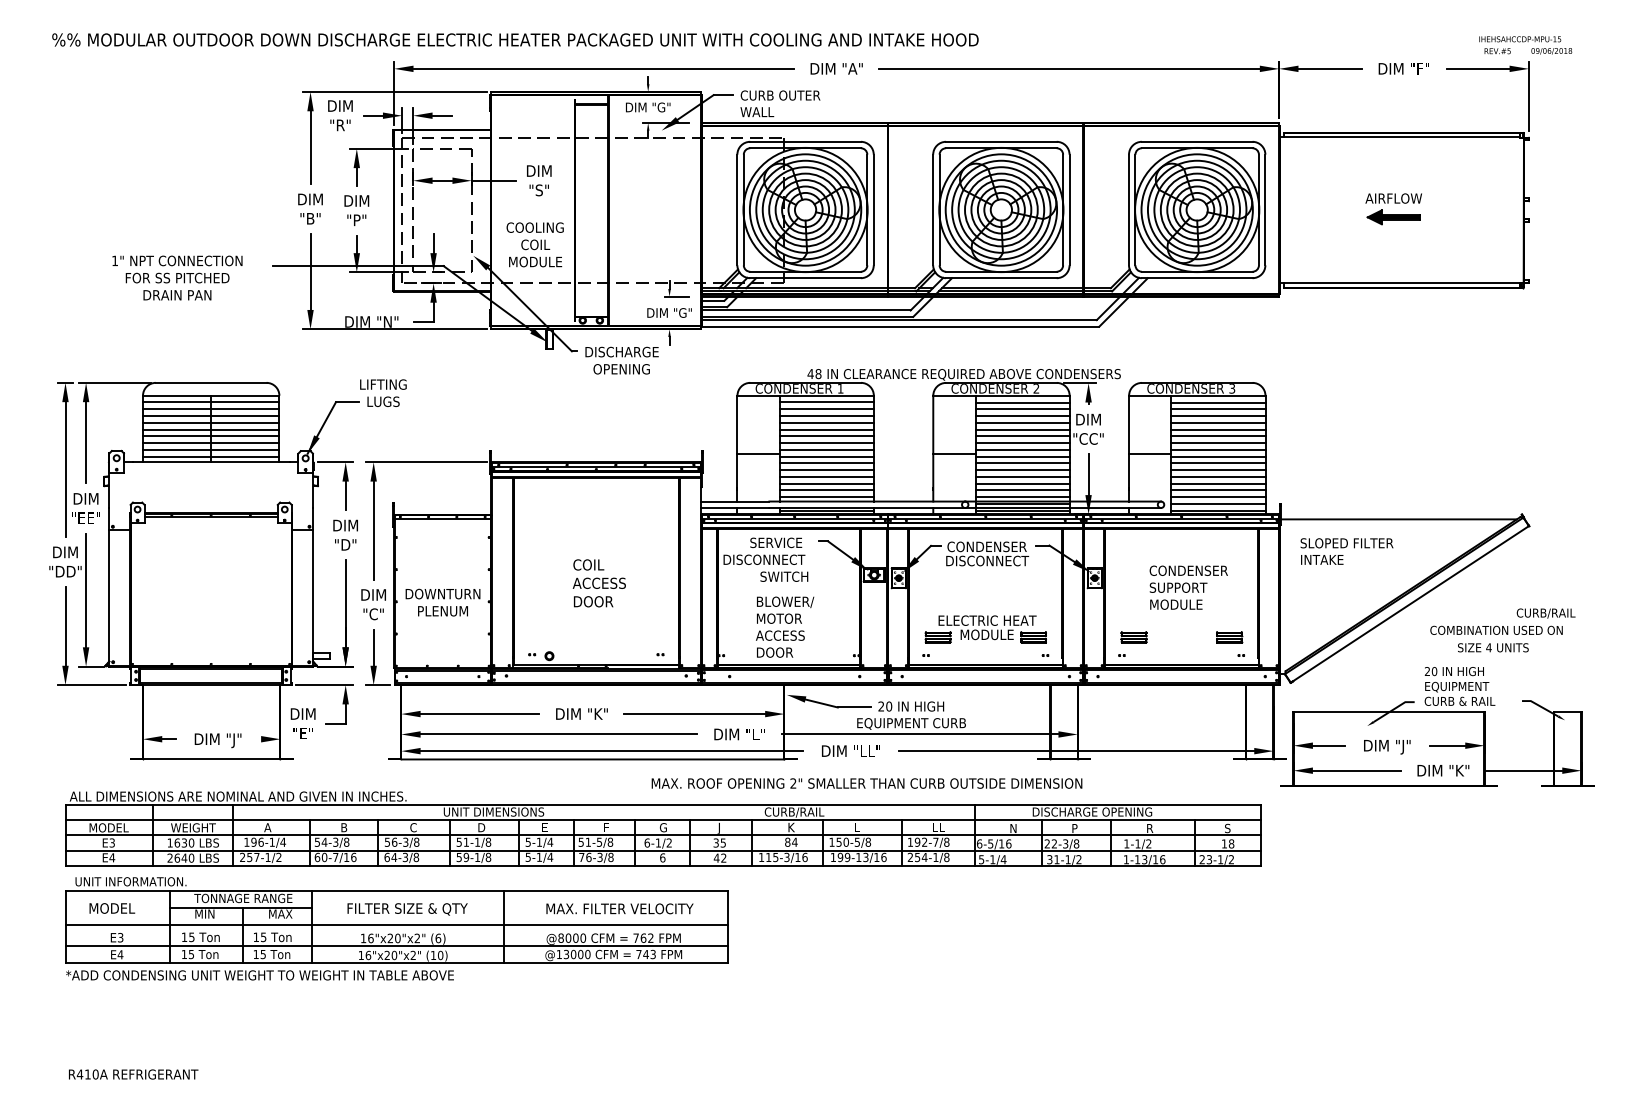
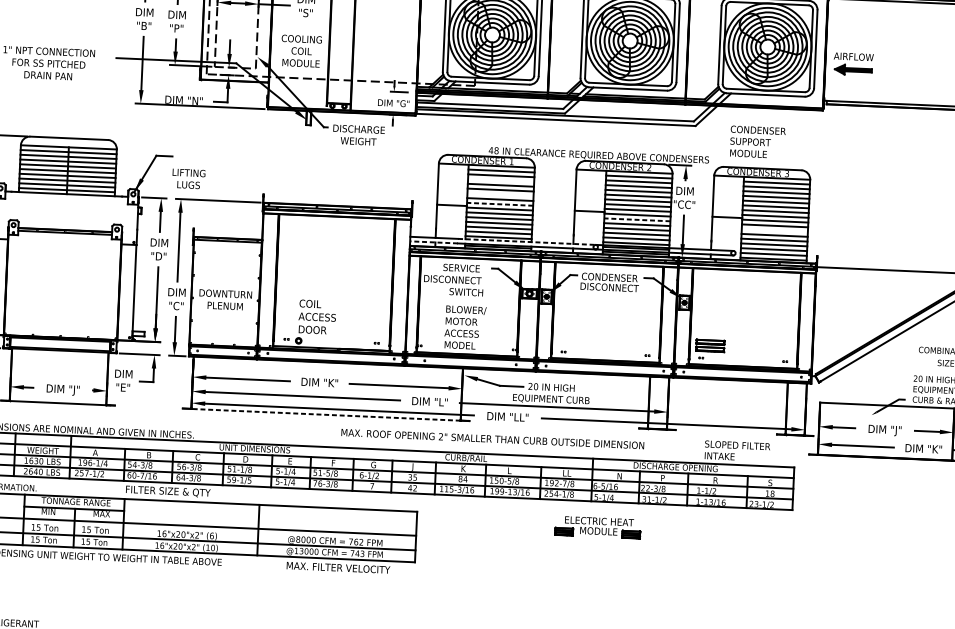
part: (1393, 209) -> (853, 64), moved
text: (621, 369) -> (358, 141), OPENING -> WEIGHT
text: (383, 392) -> (188, 178), moved
line: (826, 416) -> (500, 180), removed
line: (826, 436) -> (500, 194), removed
line: (826, 449) -> (499, 204), solid -> dashed
line: (1022, 463) -> (637, 219), solid -> dashed
line: (1218, 470) -> (774, 230), removed
line: (867, 501) -> (527, 241), solid -> dashed
line: (735, 507) -> (434, 242), solid -> dashed
text: (1346, 551) -> (737, 451), moved
text: (598, 583) -> (316, 317), moved
text: (1188, 587) -> (757, 142), moved
part: (985, 629) -> (597, 527), moved
part: (1133, 637) -> (709, 345), size x1.6
part: (1229, 637) -> (777, 348), removed
text: (779, 652) -> (460, 345), DOOR -> MODEL
line: (592, 759) -> (325, 414), solid -> dashed
text: (866, 783) -> (492, 439), moved
text: (488, 857) -> (249, 480), 59-1/8 -> 59-1/5
text: (662, 857) -> (372, 485), 6 -> 7
text: (619, 908) -> (338, 567), moved
text: (407, 909) -> (168, 491), moved

